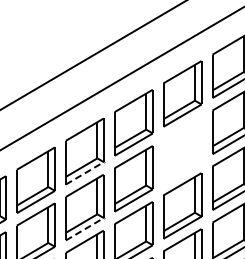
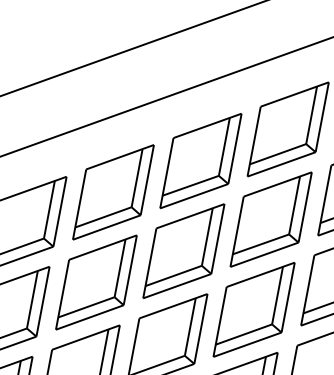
part: (182, 149) -> (271, 218), added
line: (85, 172) -> (108, 226), dashed -> solid
line: (85, 228) -> (91, 316), dashed -> solid

